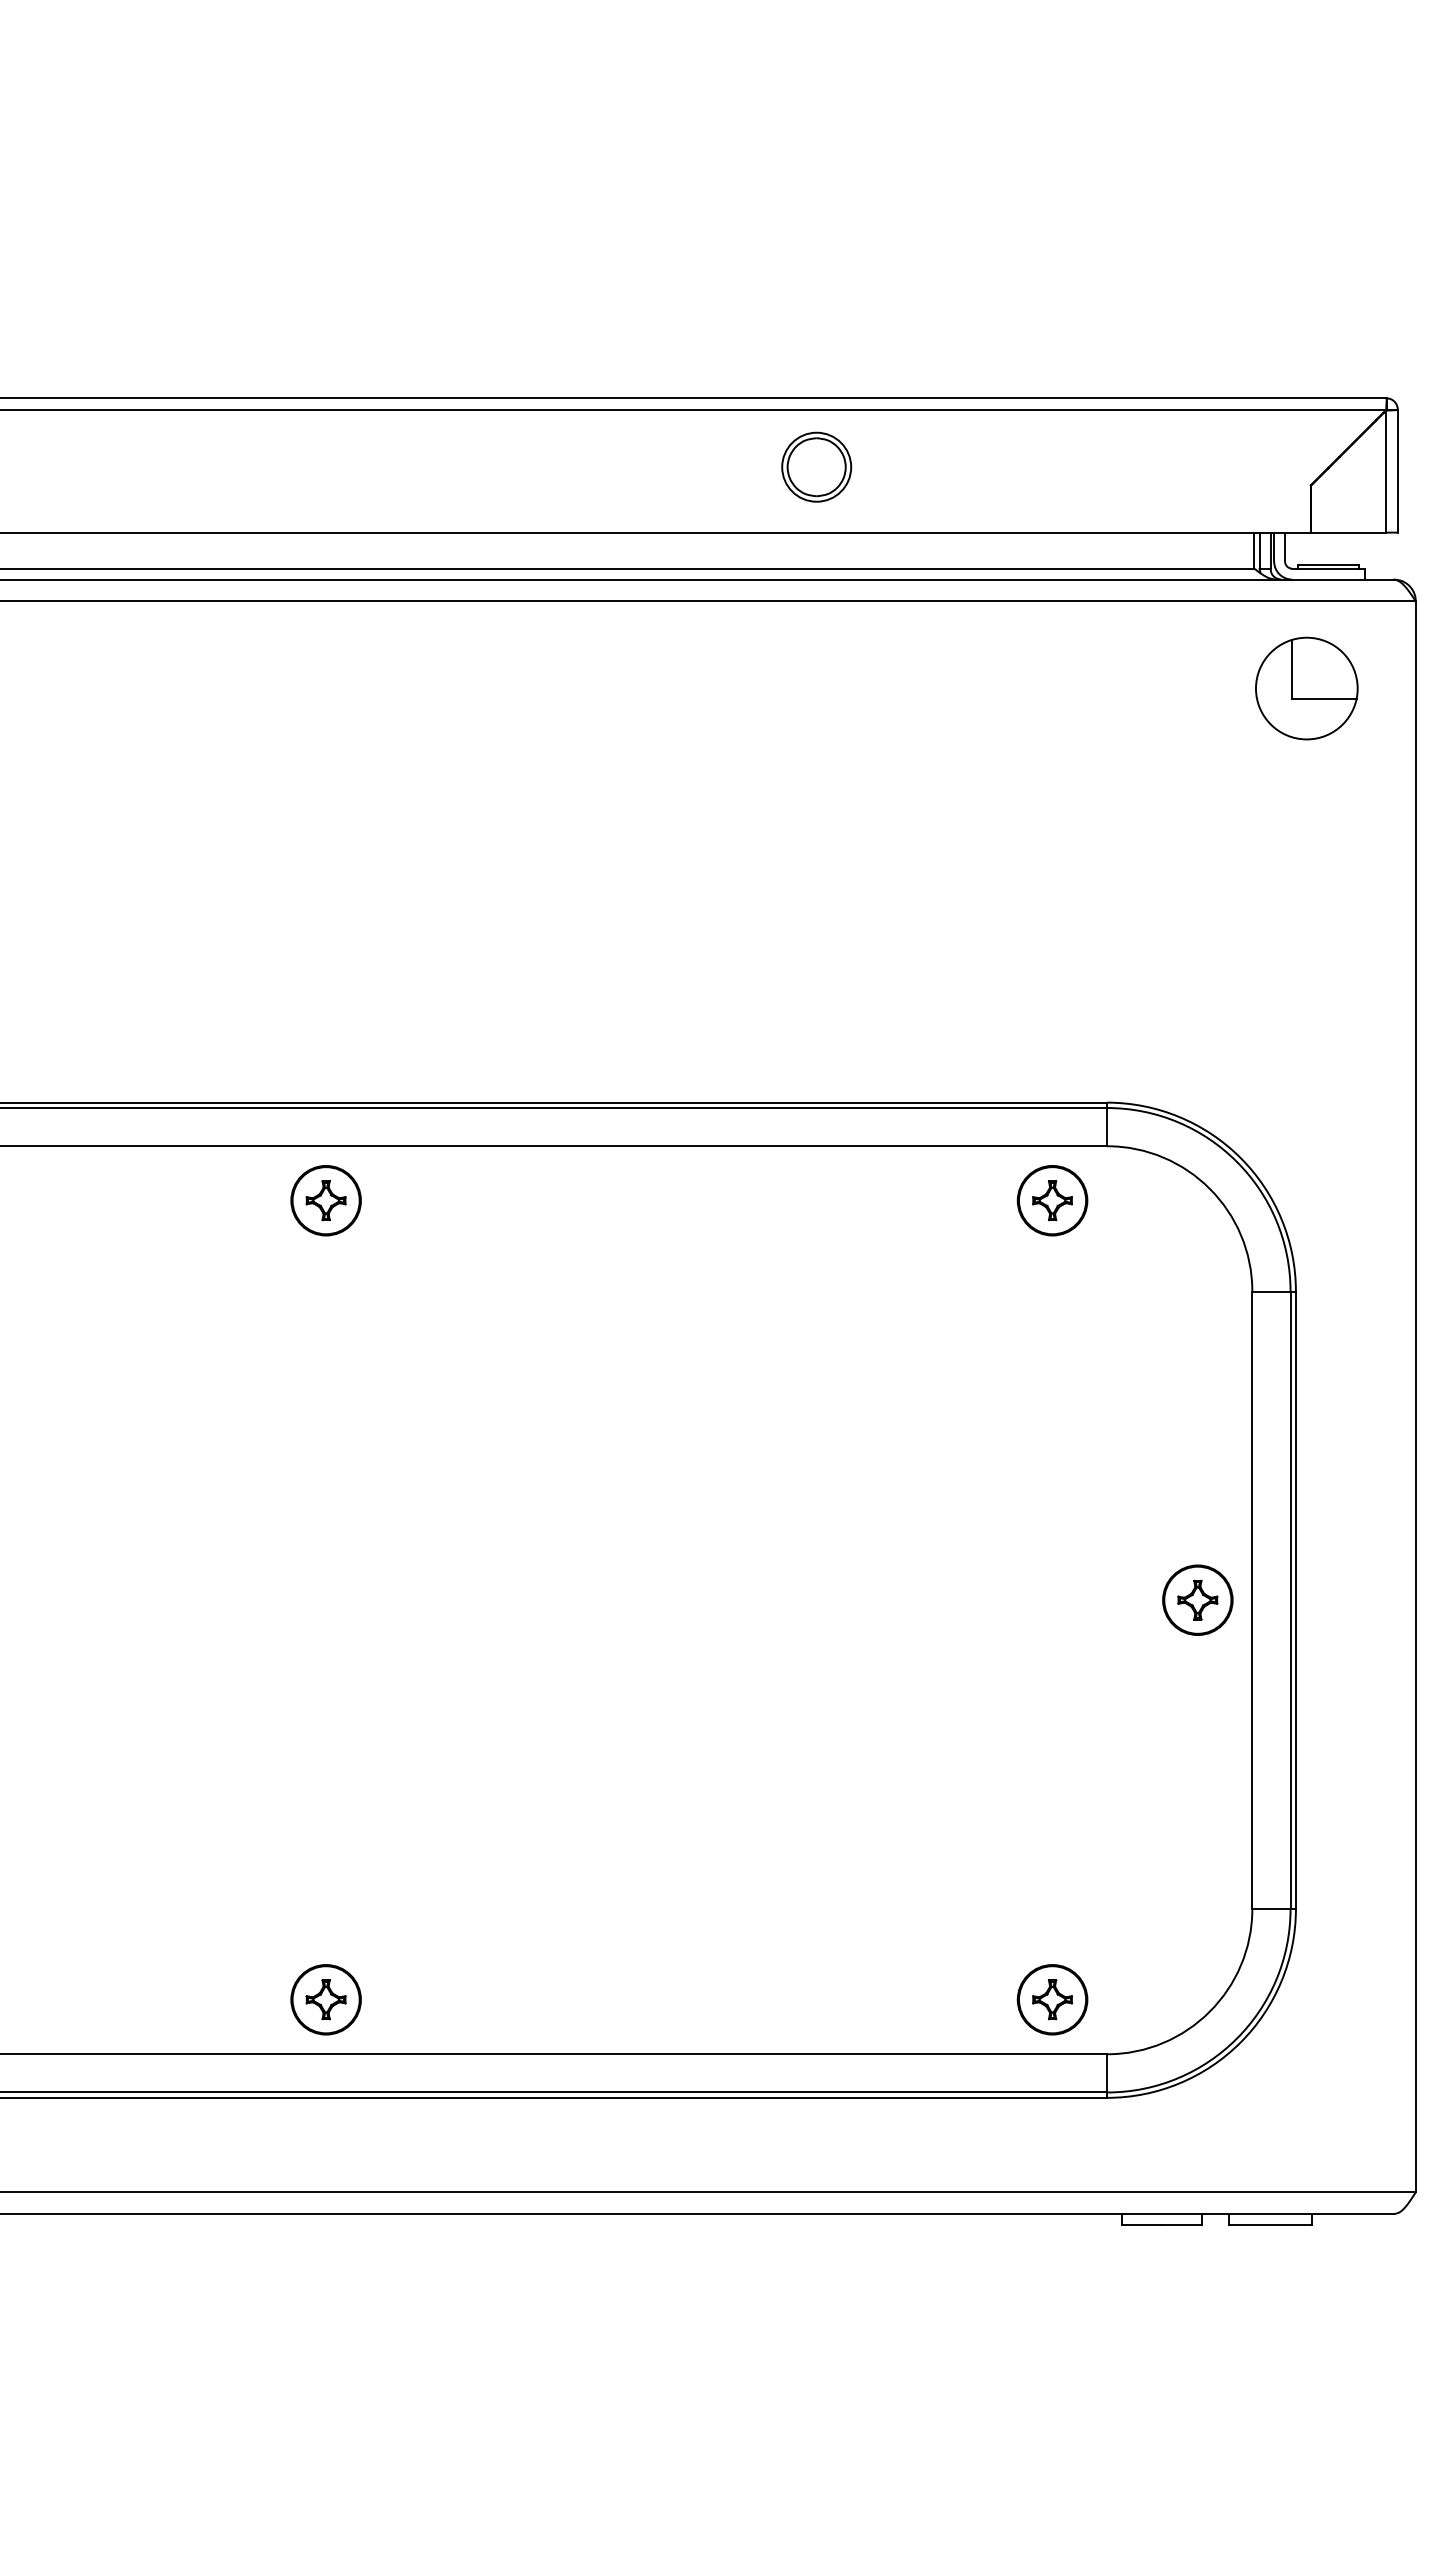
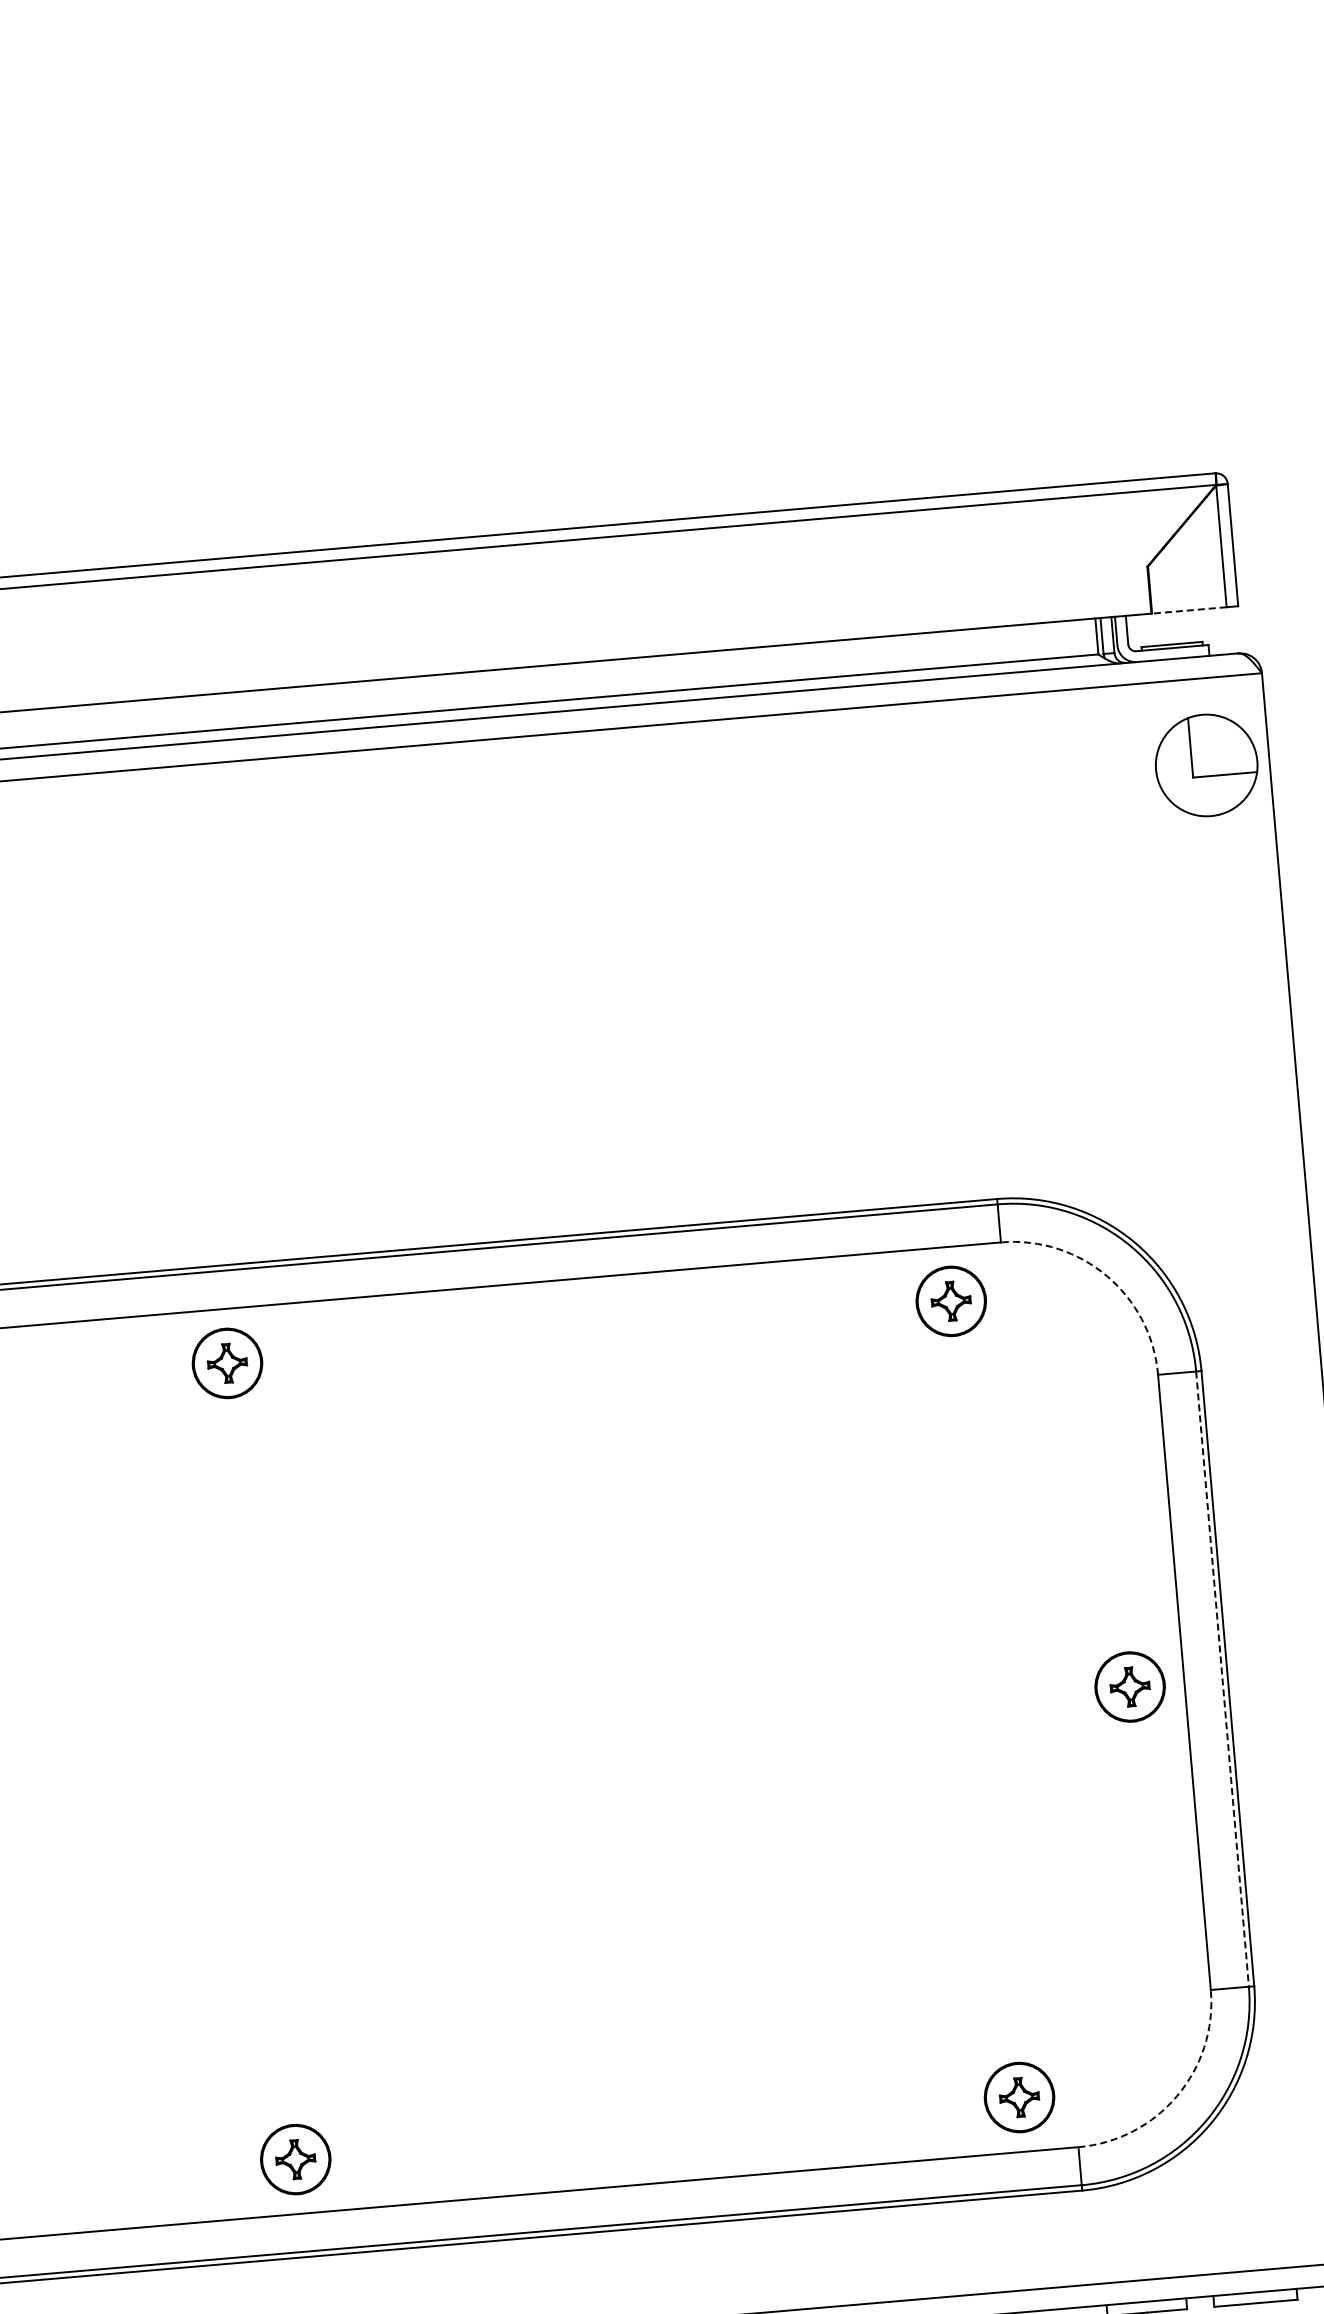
part: (816, 466) -> (653, 590), removed
line: (1348, 532) -> (1189, 610), solid -> dashed
part: (1306, 688) -> (1206, 765), moved
arc: (1209, 1188) -> (1106, 1275), solid -> dashed
line: (1290, 1600) -> (1222, 1679), solid -> dashed
arc: (1209, 2011) -> (1176, 2095), solid -> dashed

